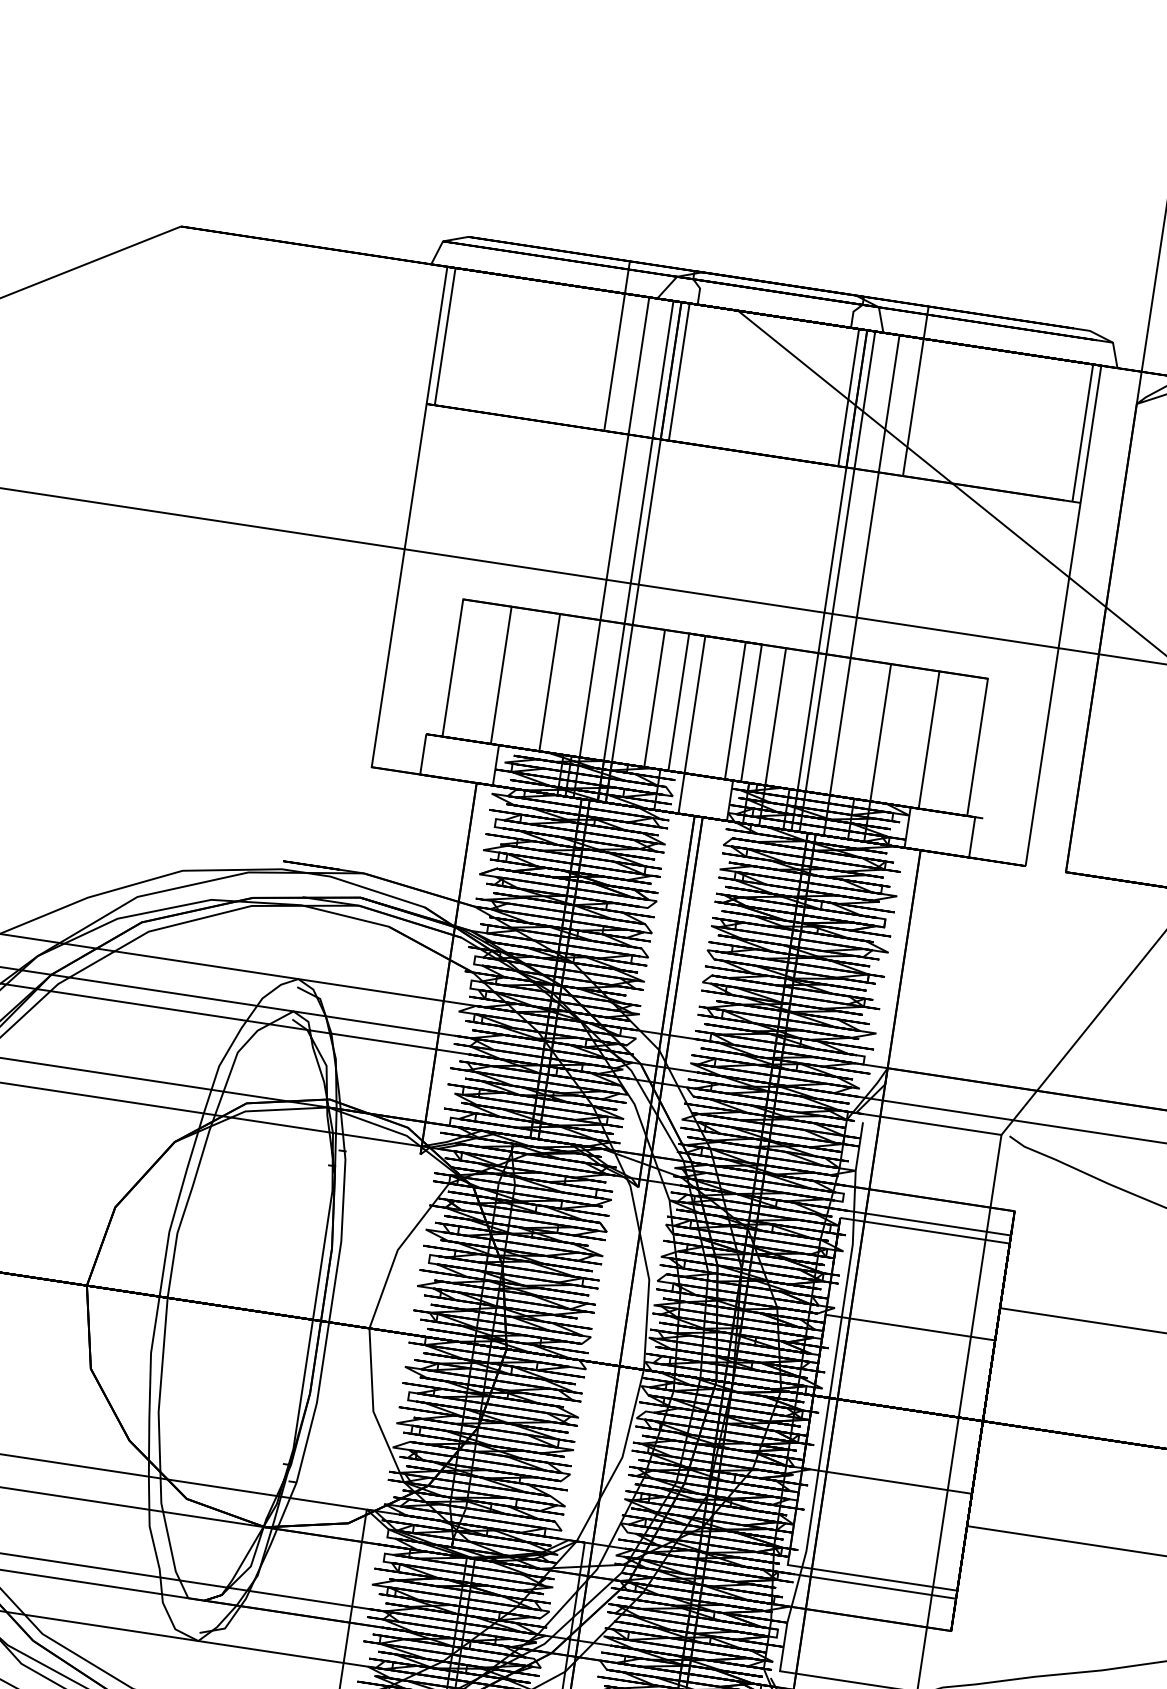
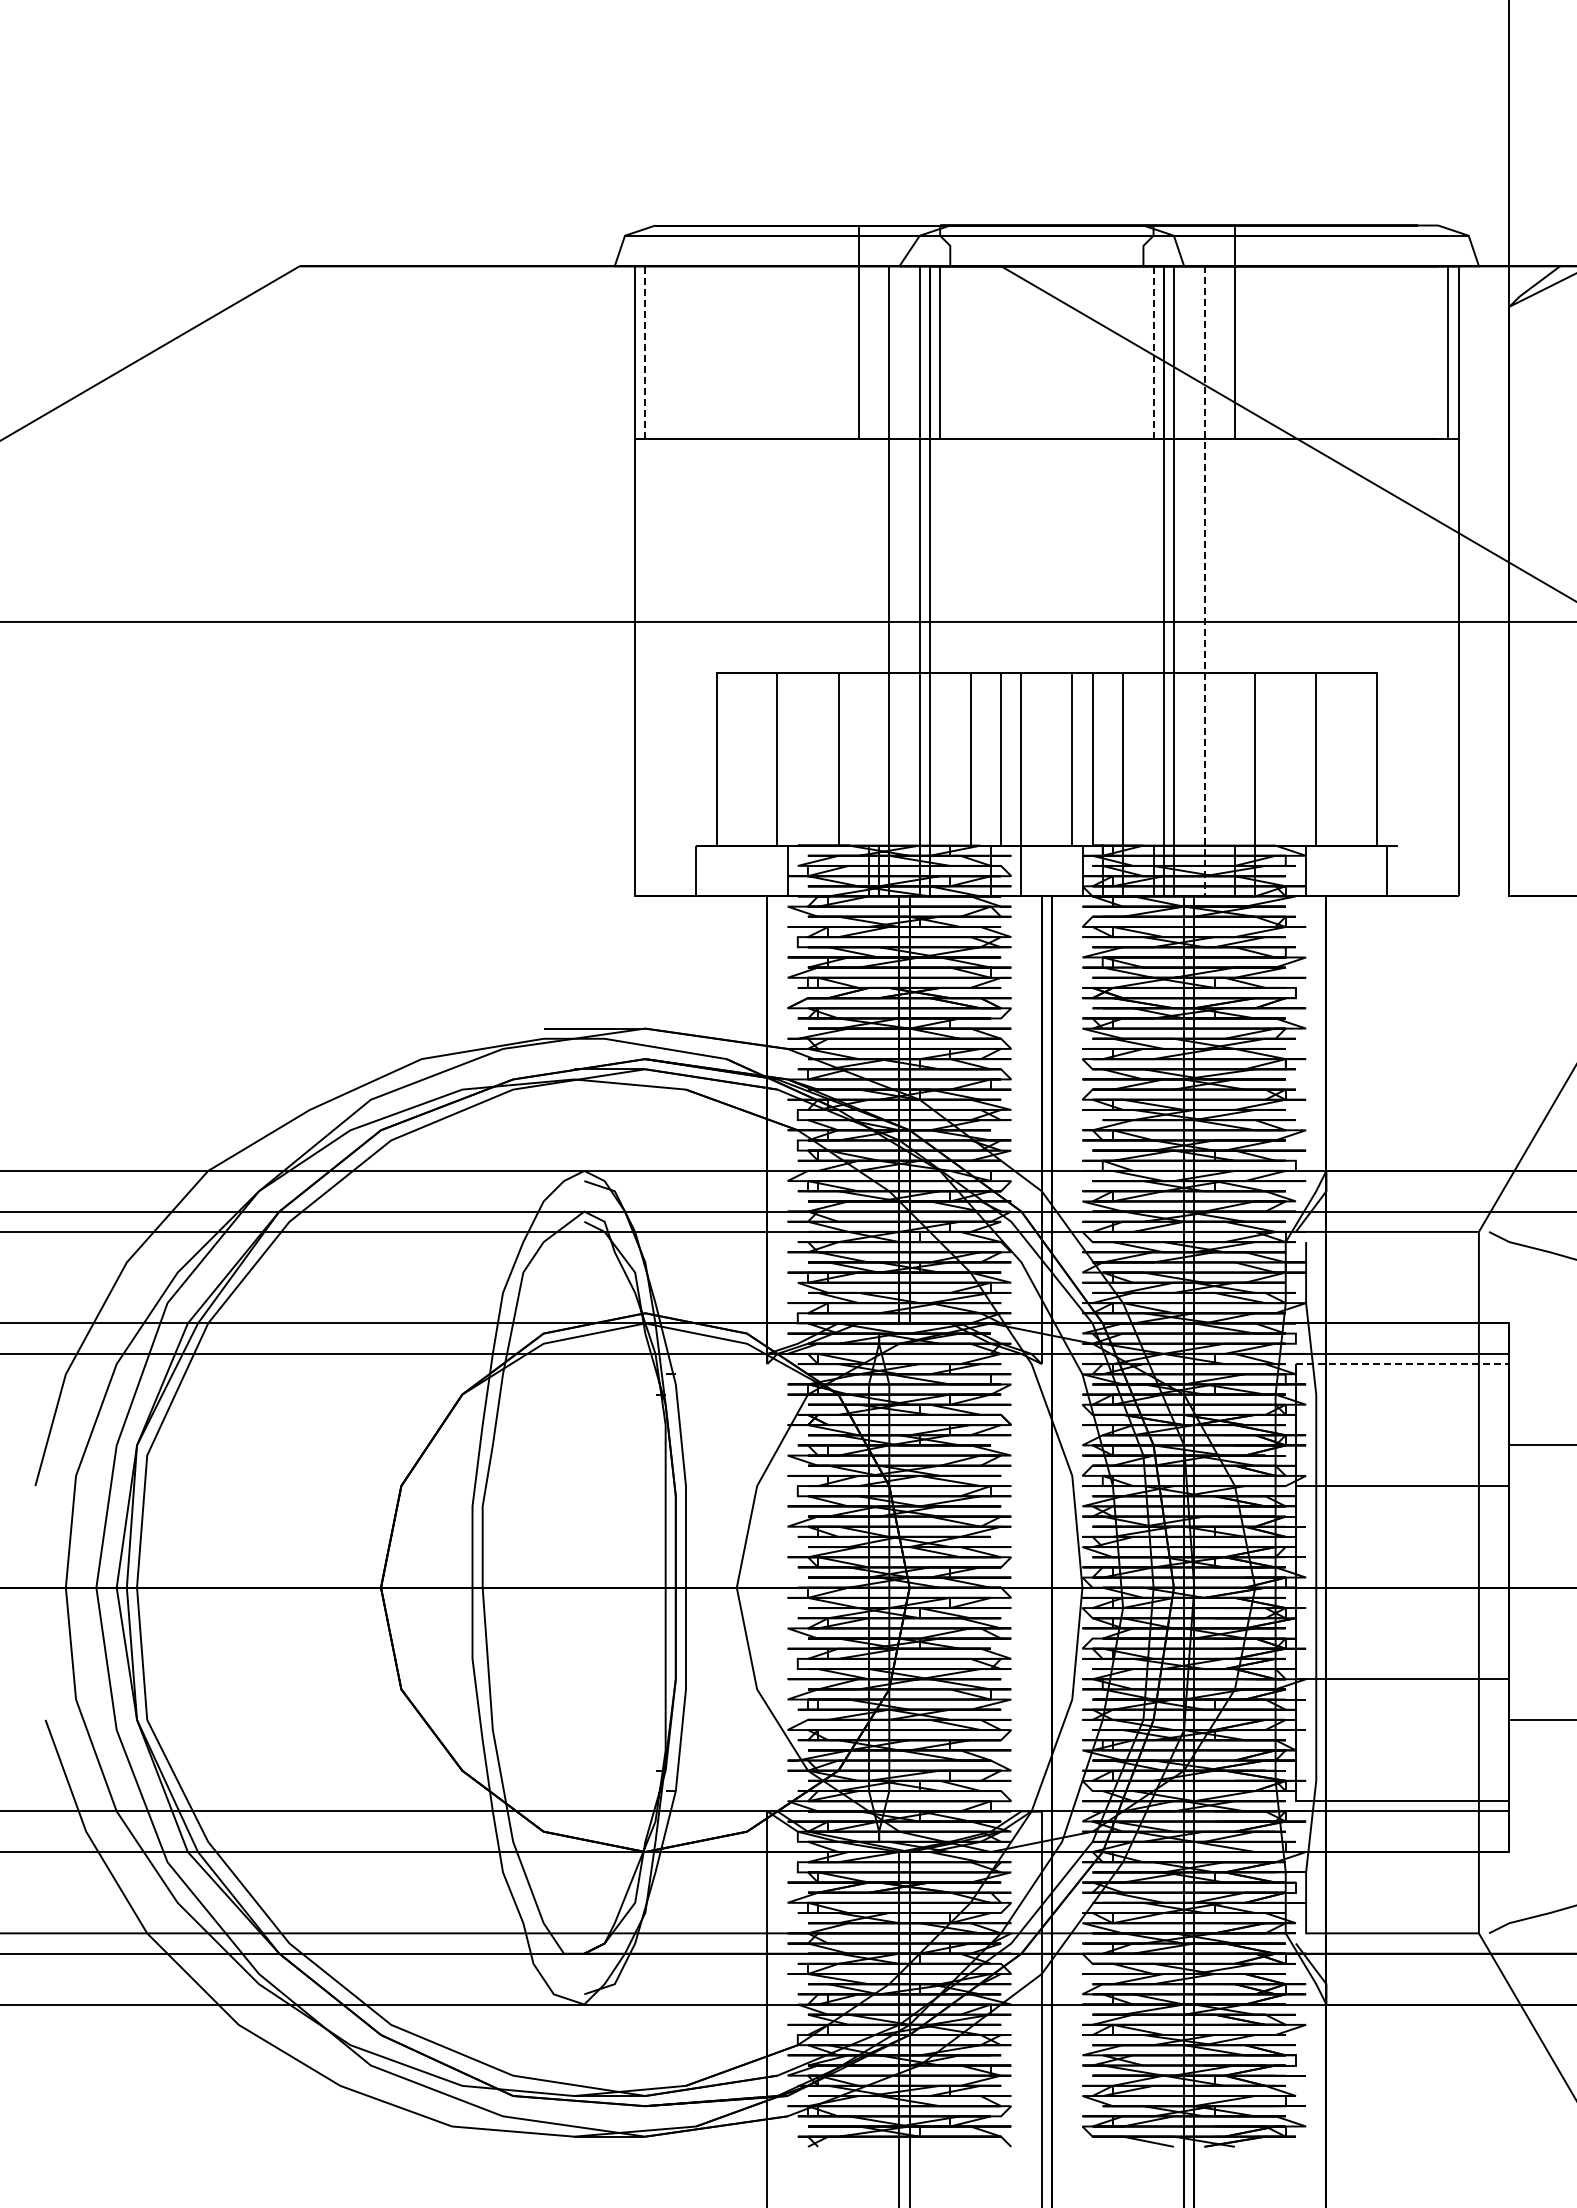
line: (445, 336) -> (645, 352), solid -> dashed
line: (848, 397) -> (1153, 352), solid -> dashed
line: (861, 585) -> (1204, 581), solid -> dashed
line: (924, 1231) -> (1402, 1364), solid -> dashed

